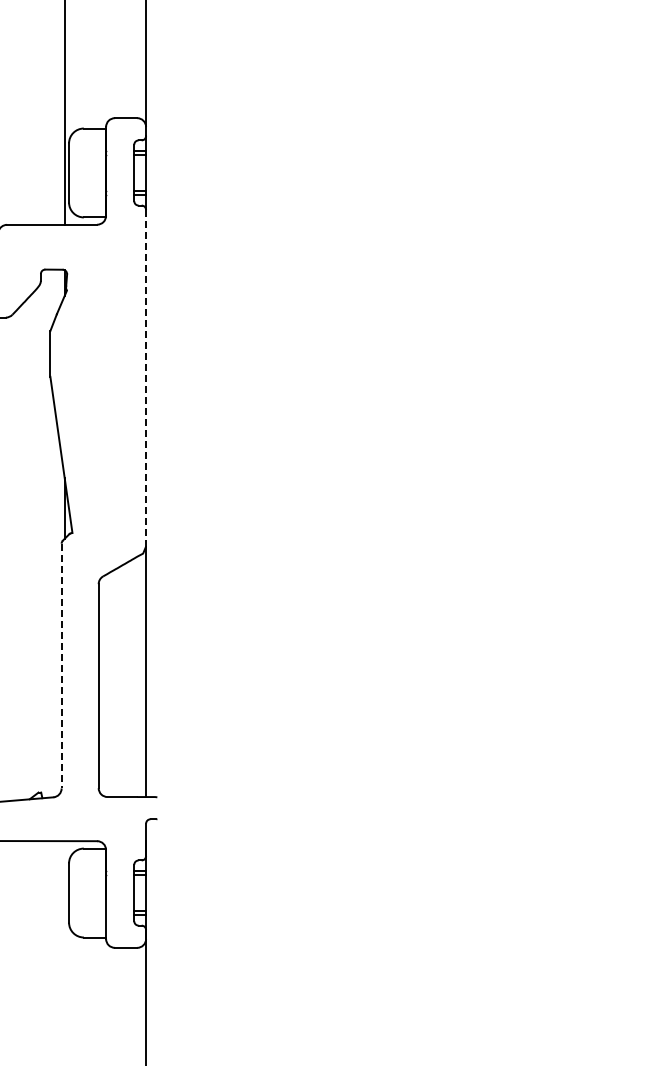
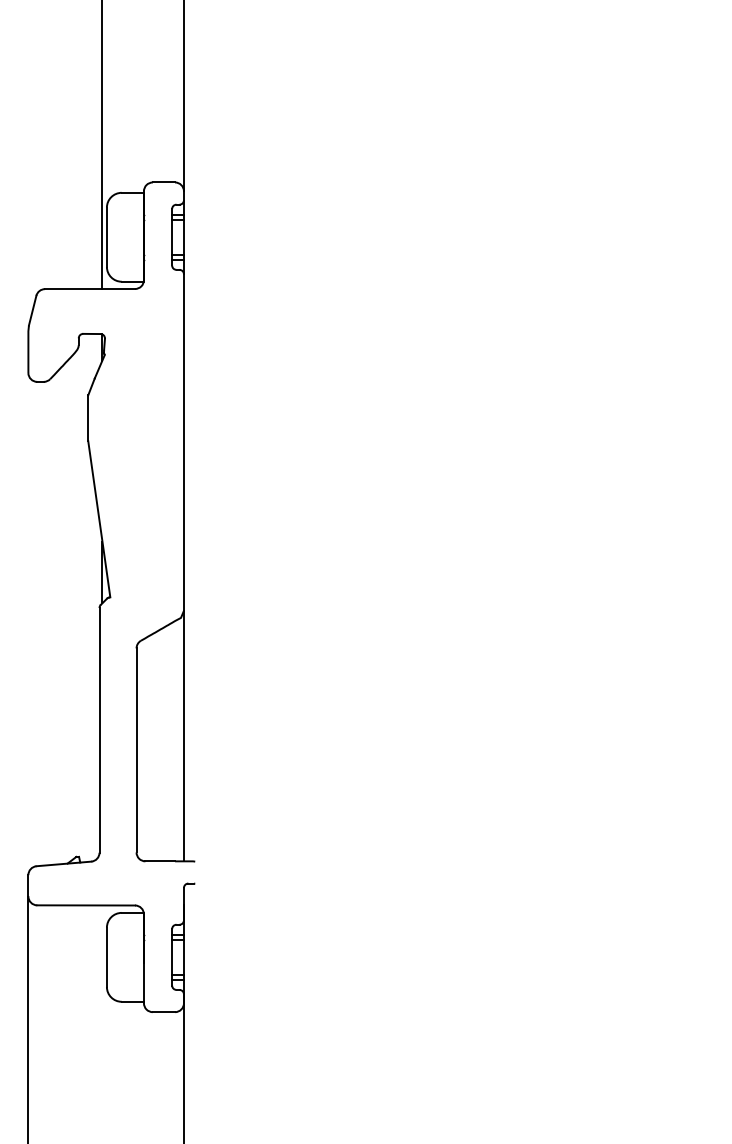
line: (145, 379) -> (183, 443), dashed -> solid
line: (61, 666) -> (99, 730), dashed -> solid

